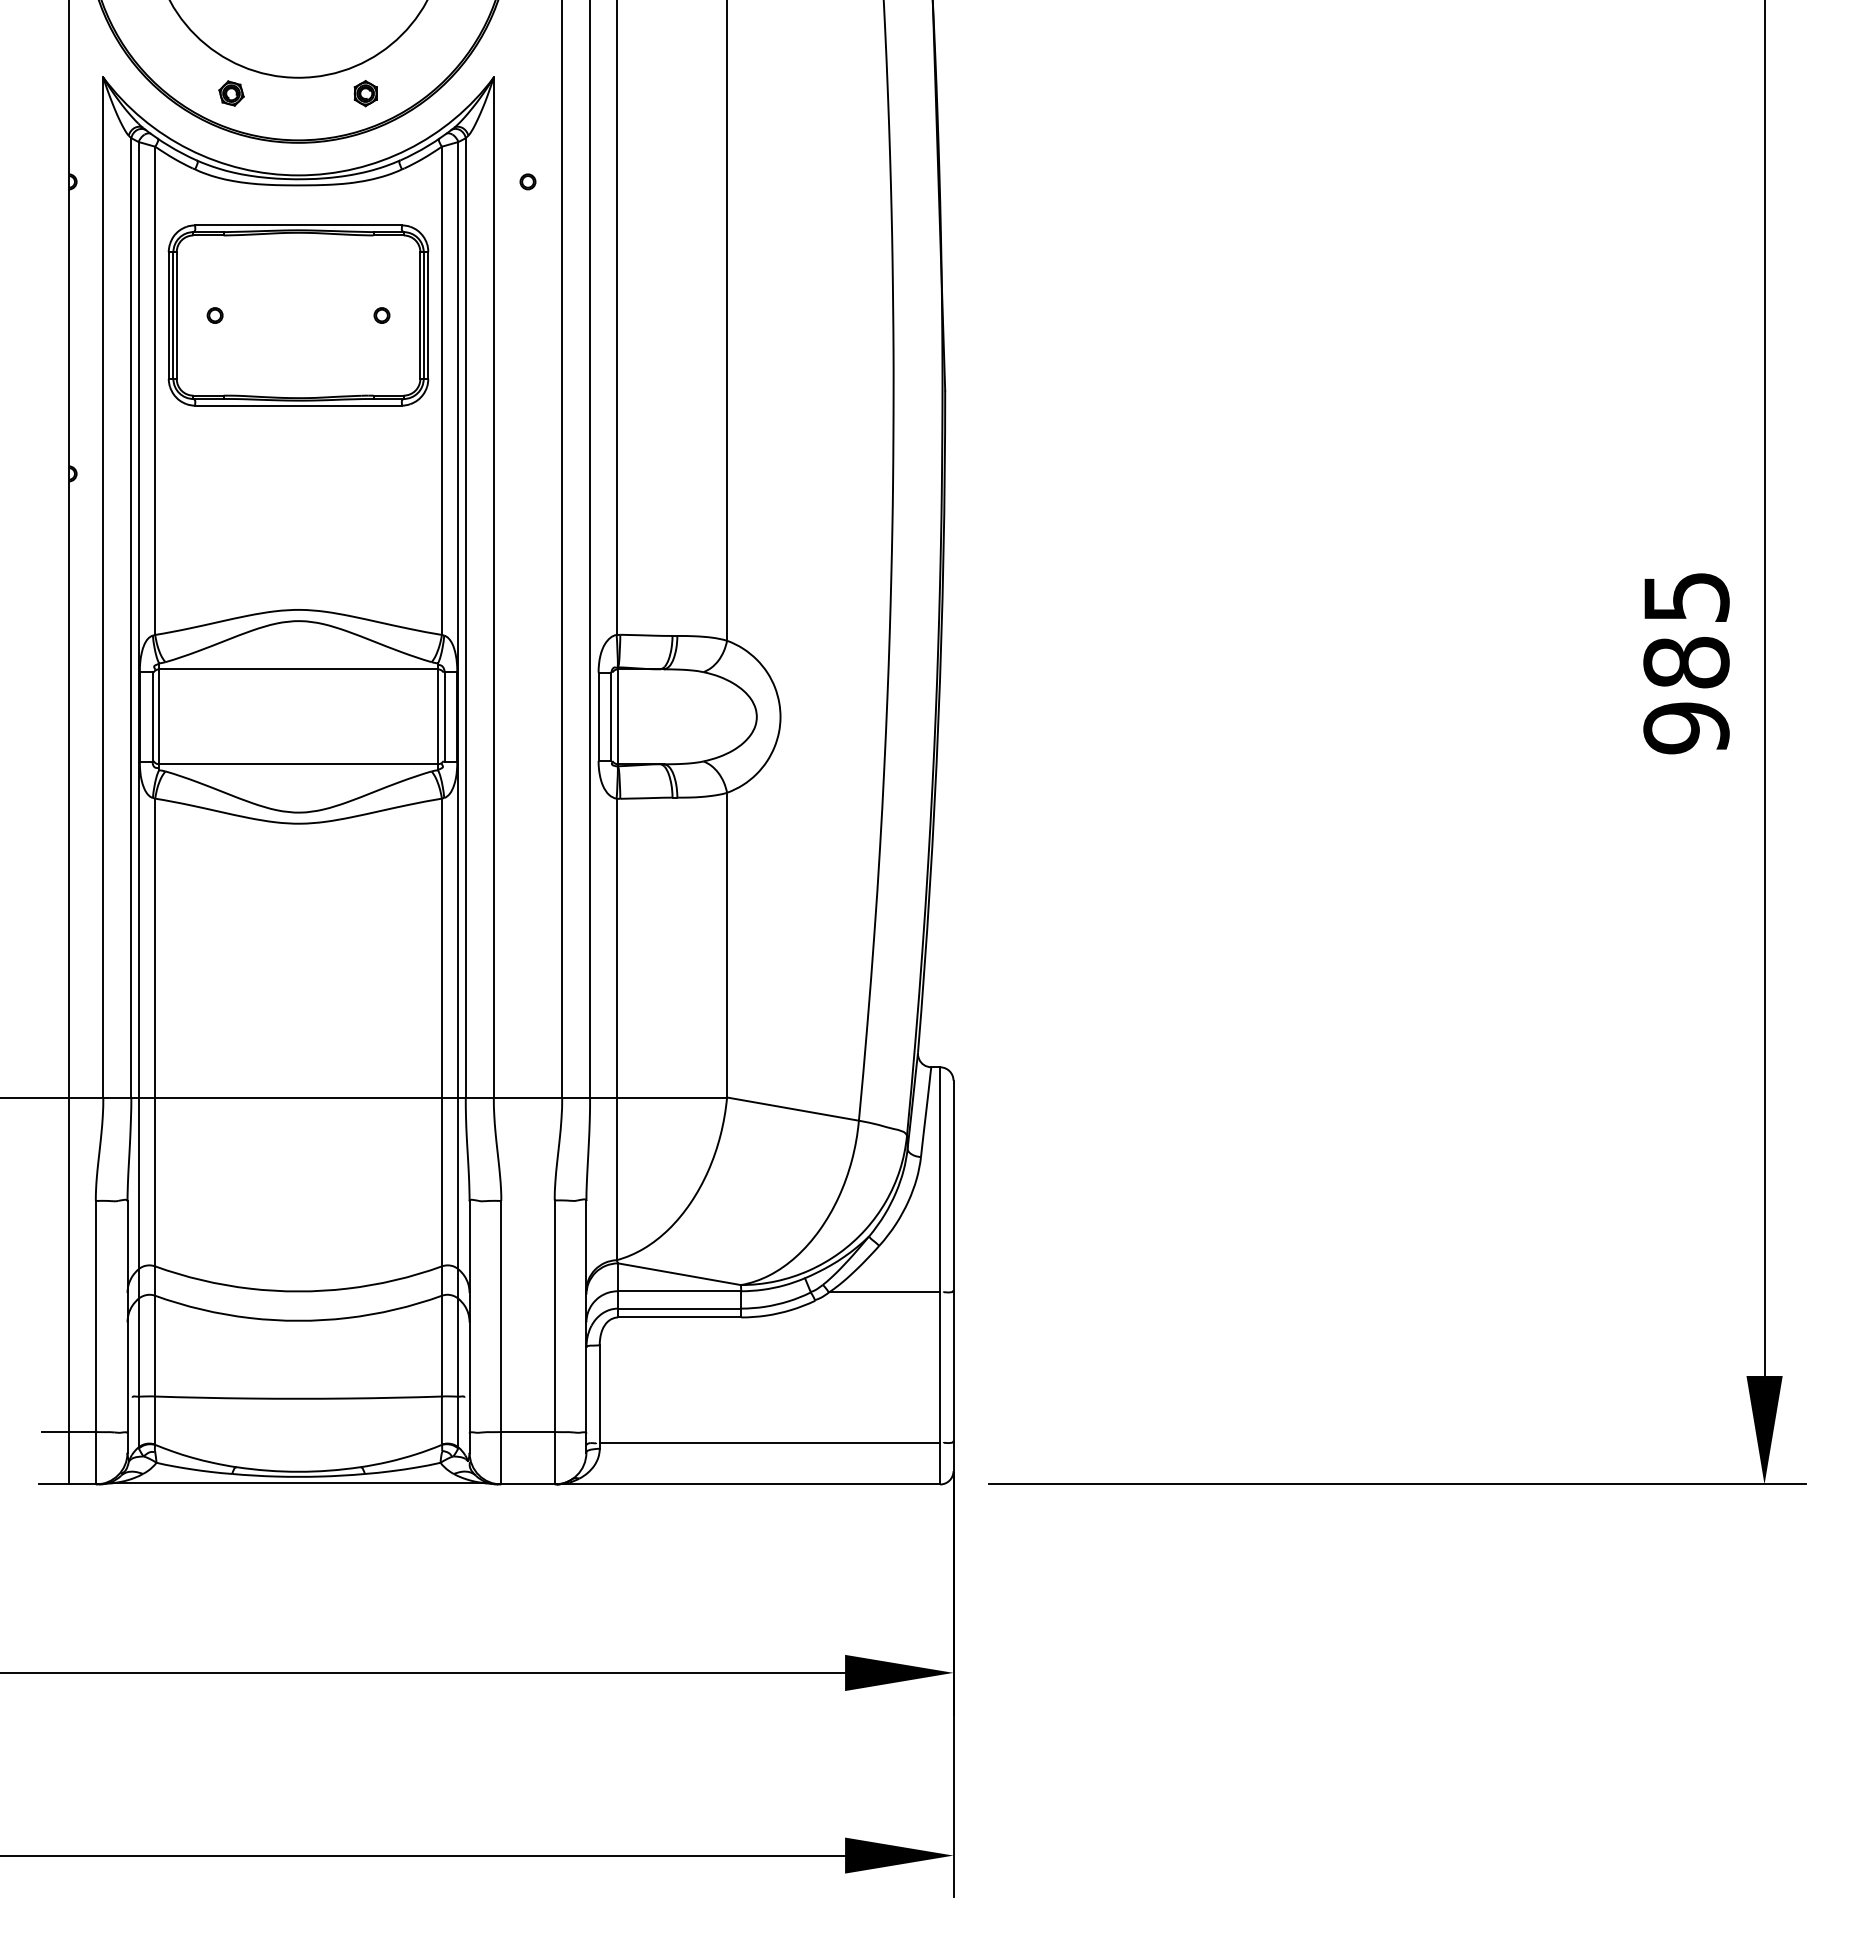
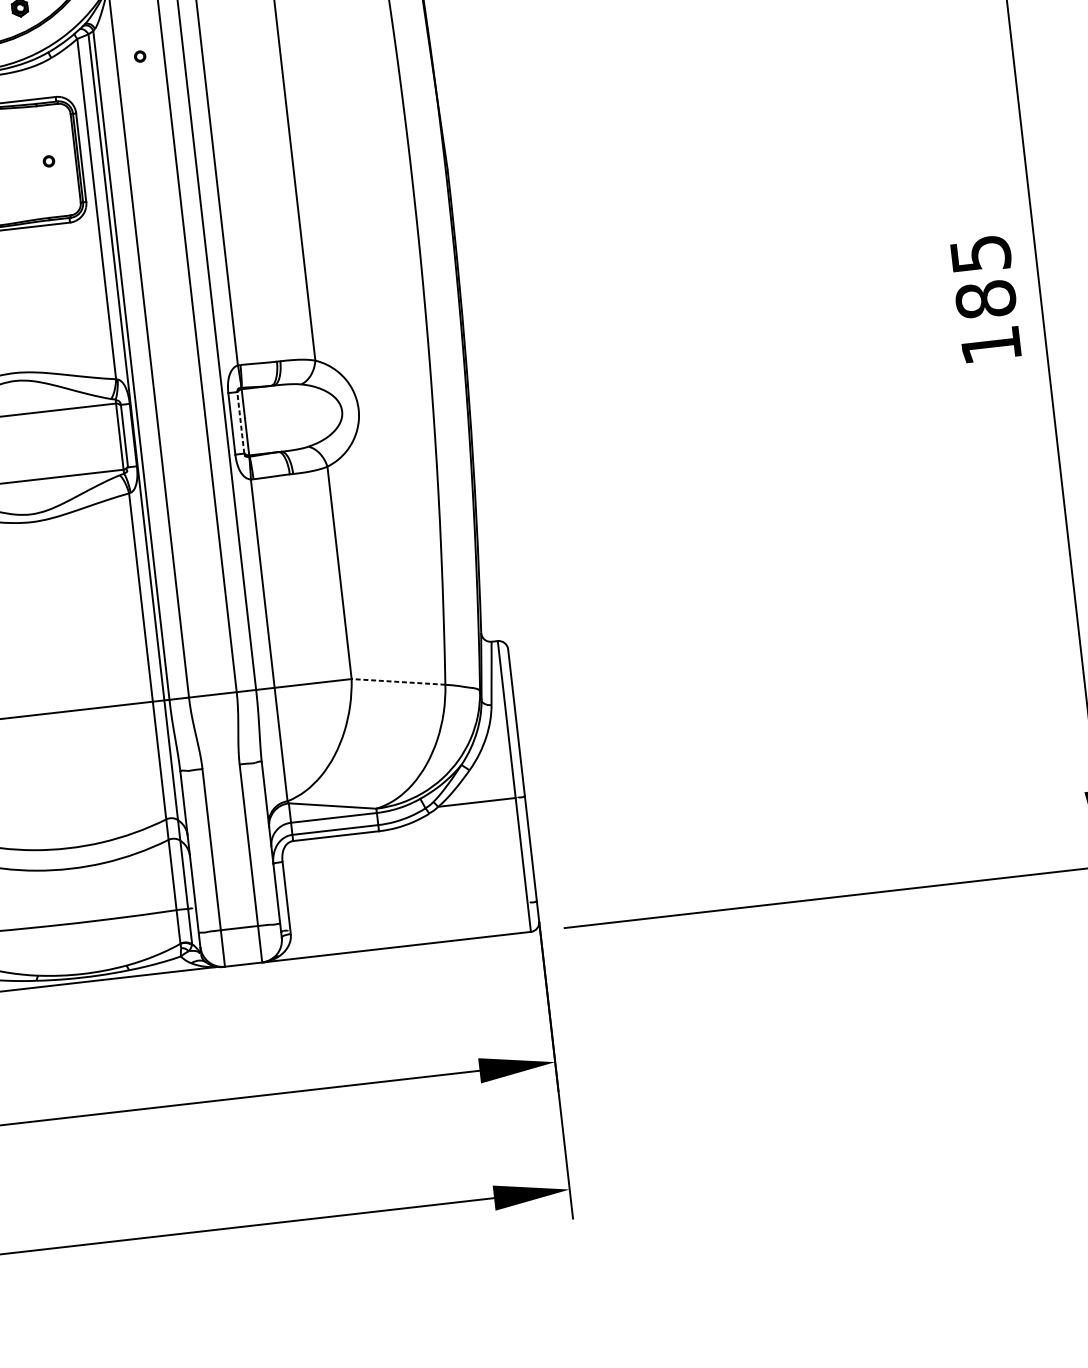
line: (611, 716) -> (240, 422), solid -> dashed
text: (1686, 728) -> (991, 345), 985 -> 185
line: (793, 1109) -> (398, 682), solid -> dashed
line: (769, 1443) -> (408, 916), removed

